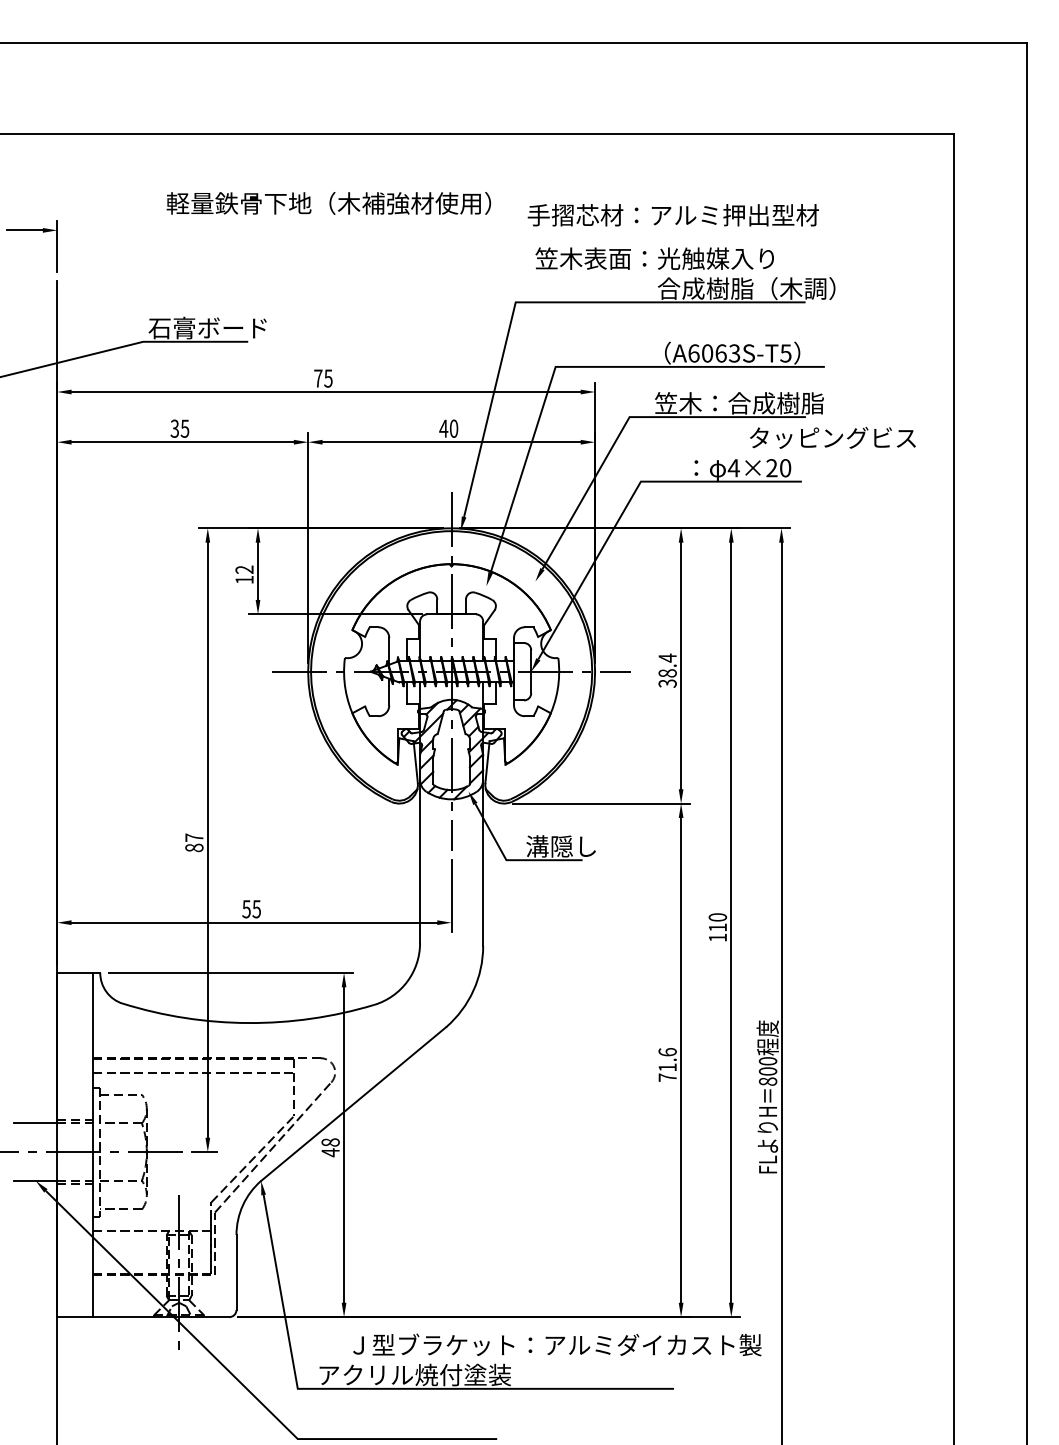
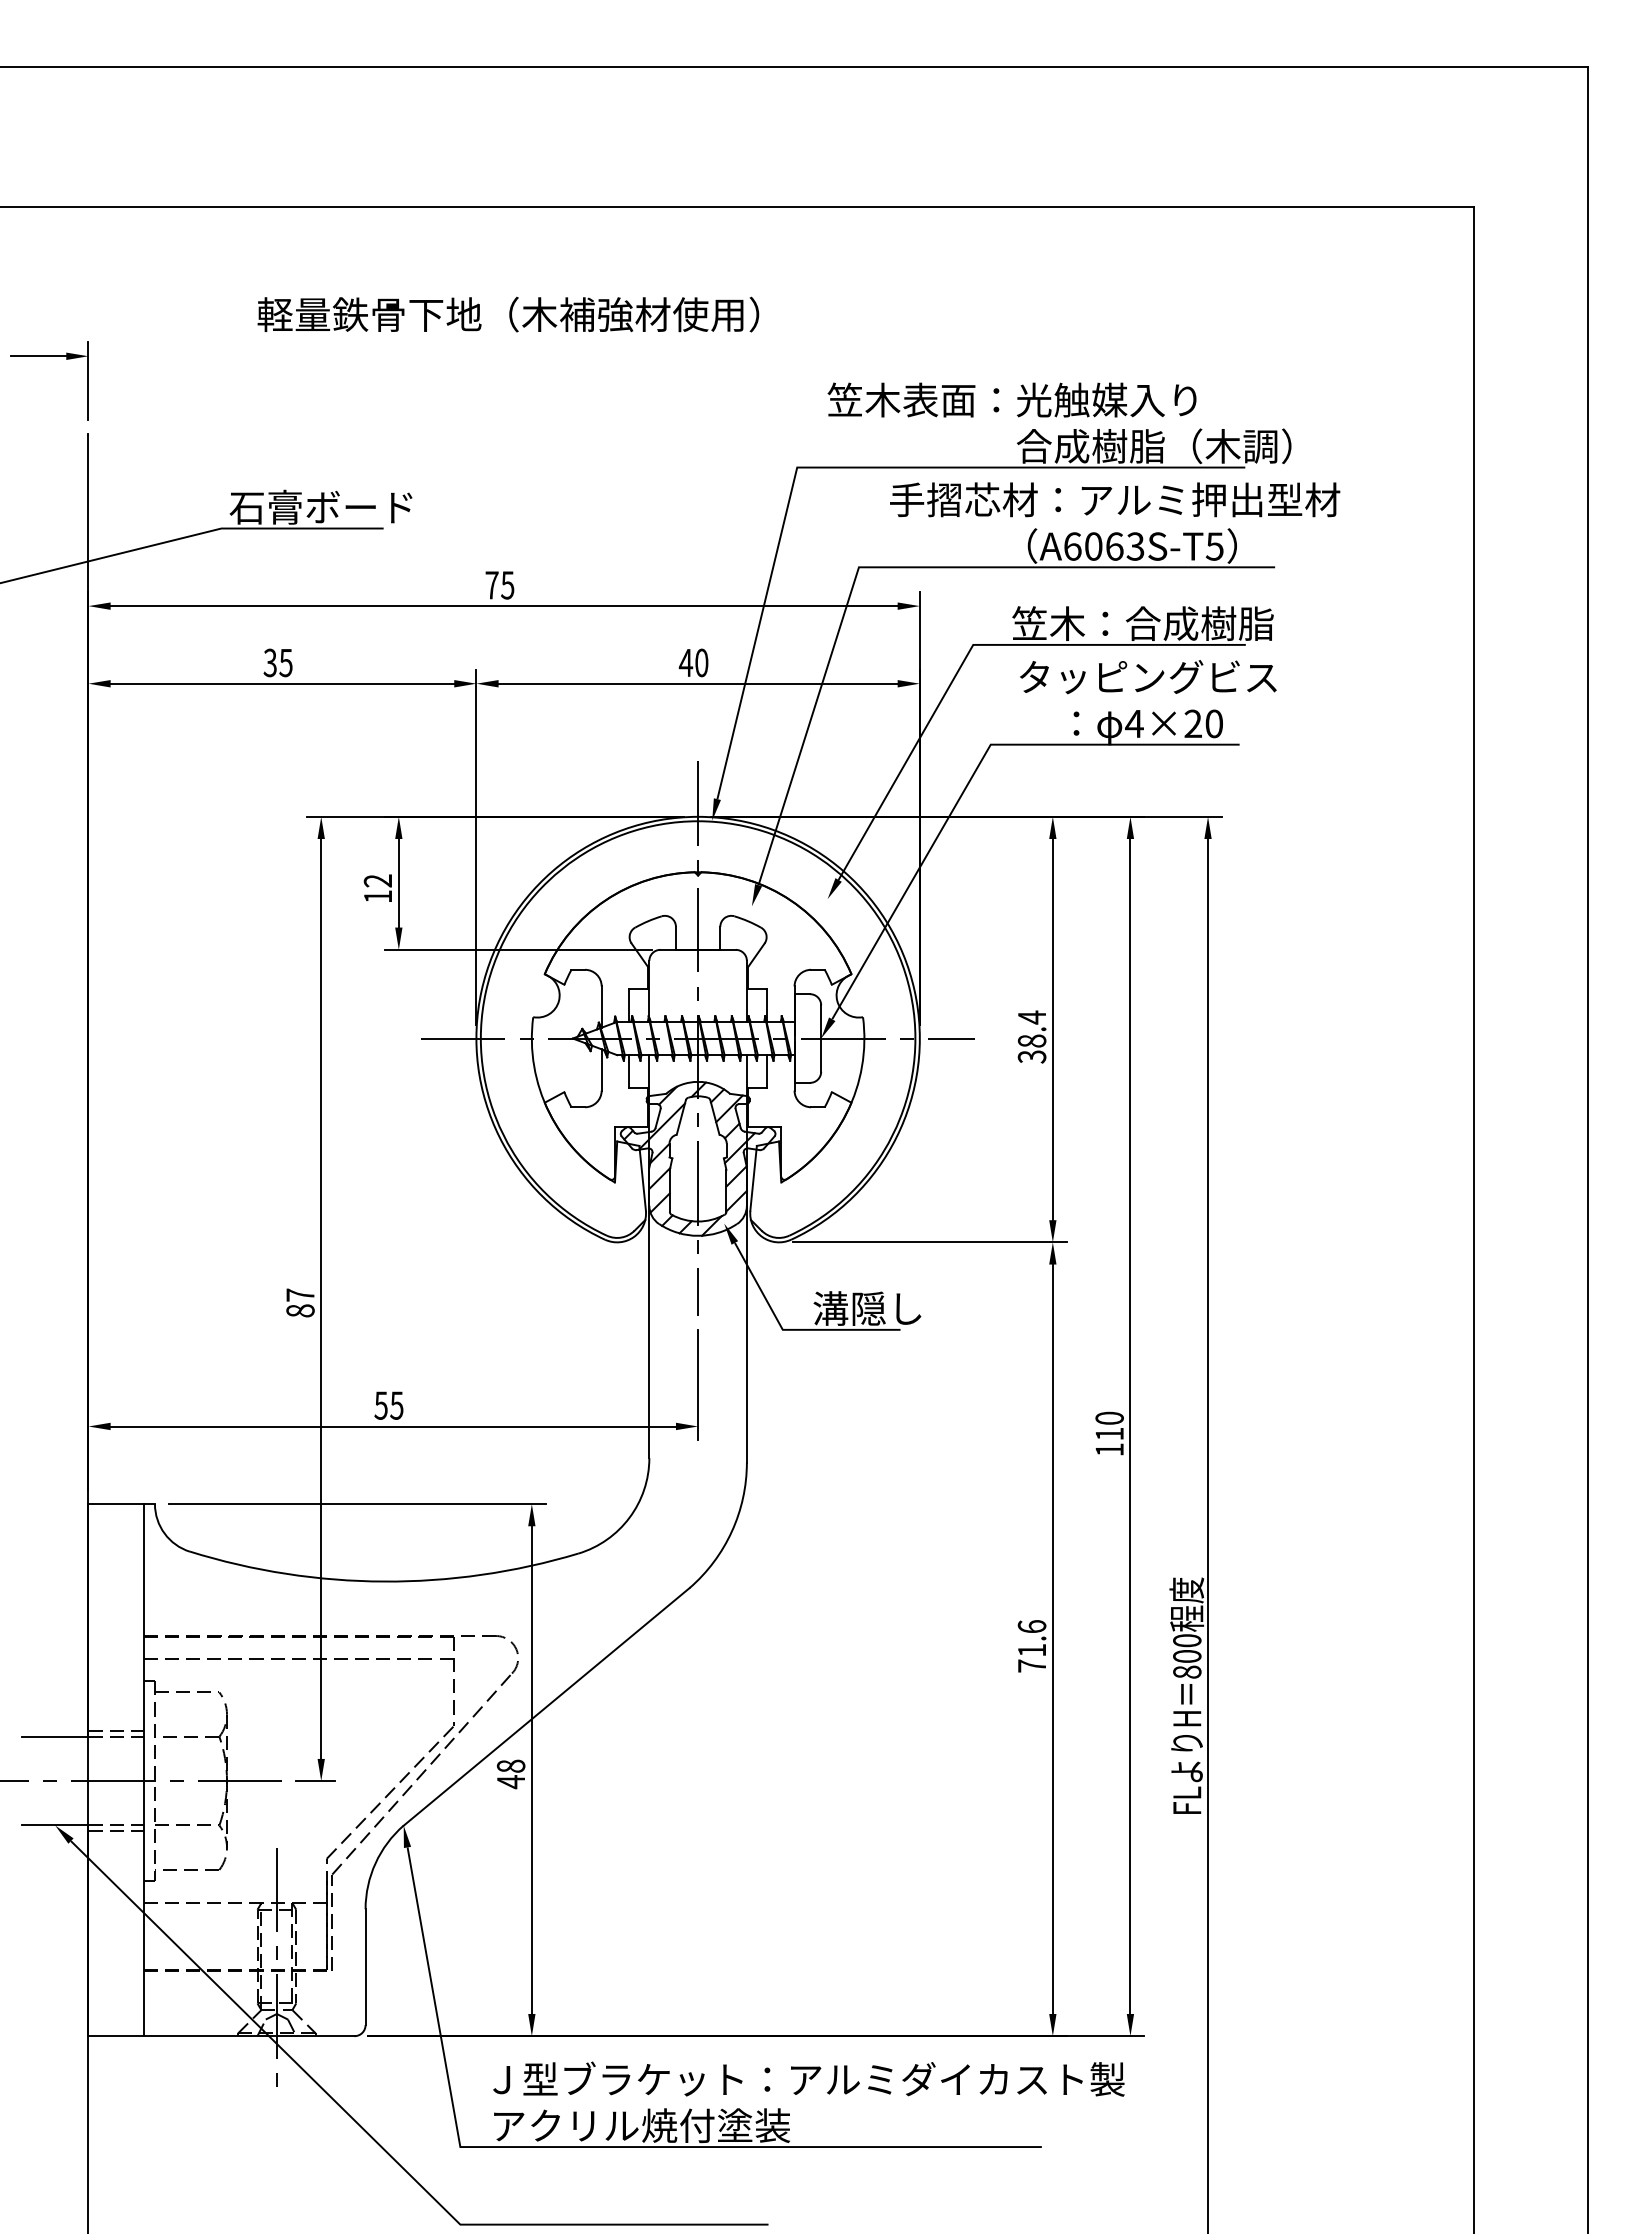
text: (672, 215) -> (1113, 500), moved
text: (832, 437) -> (1147, 676), moved
text: (557, 1344) -> (809, 2078), moved

